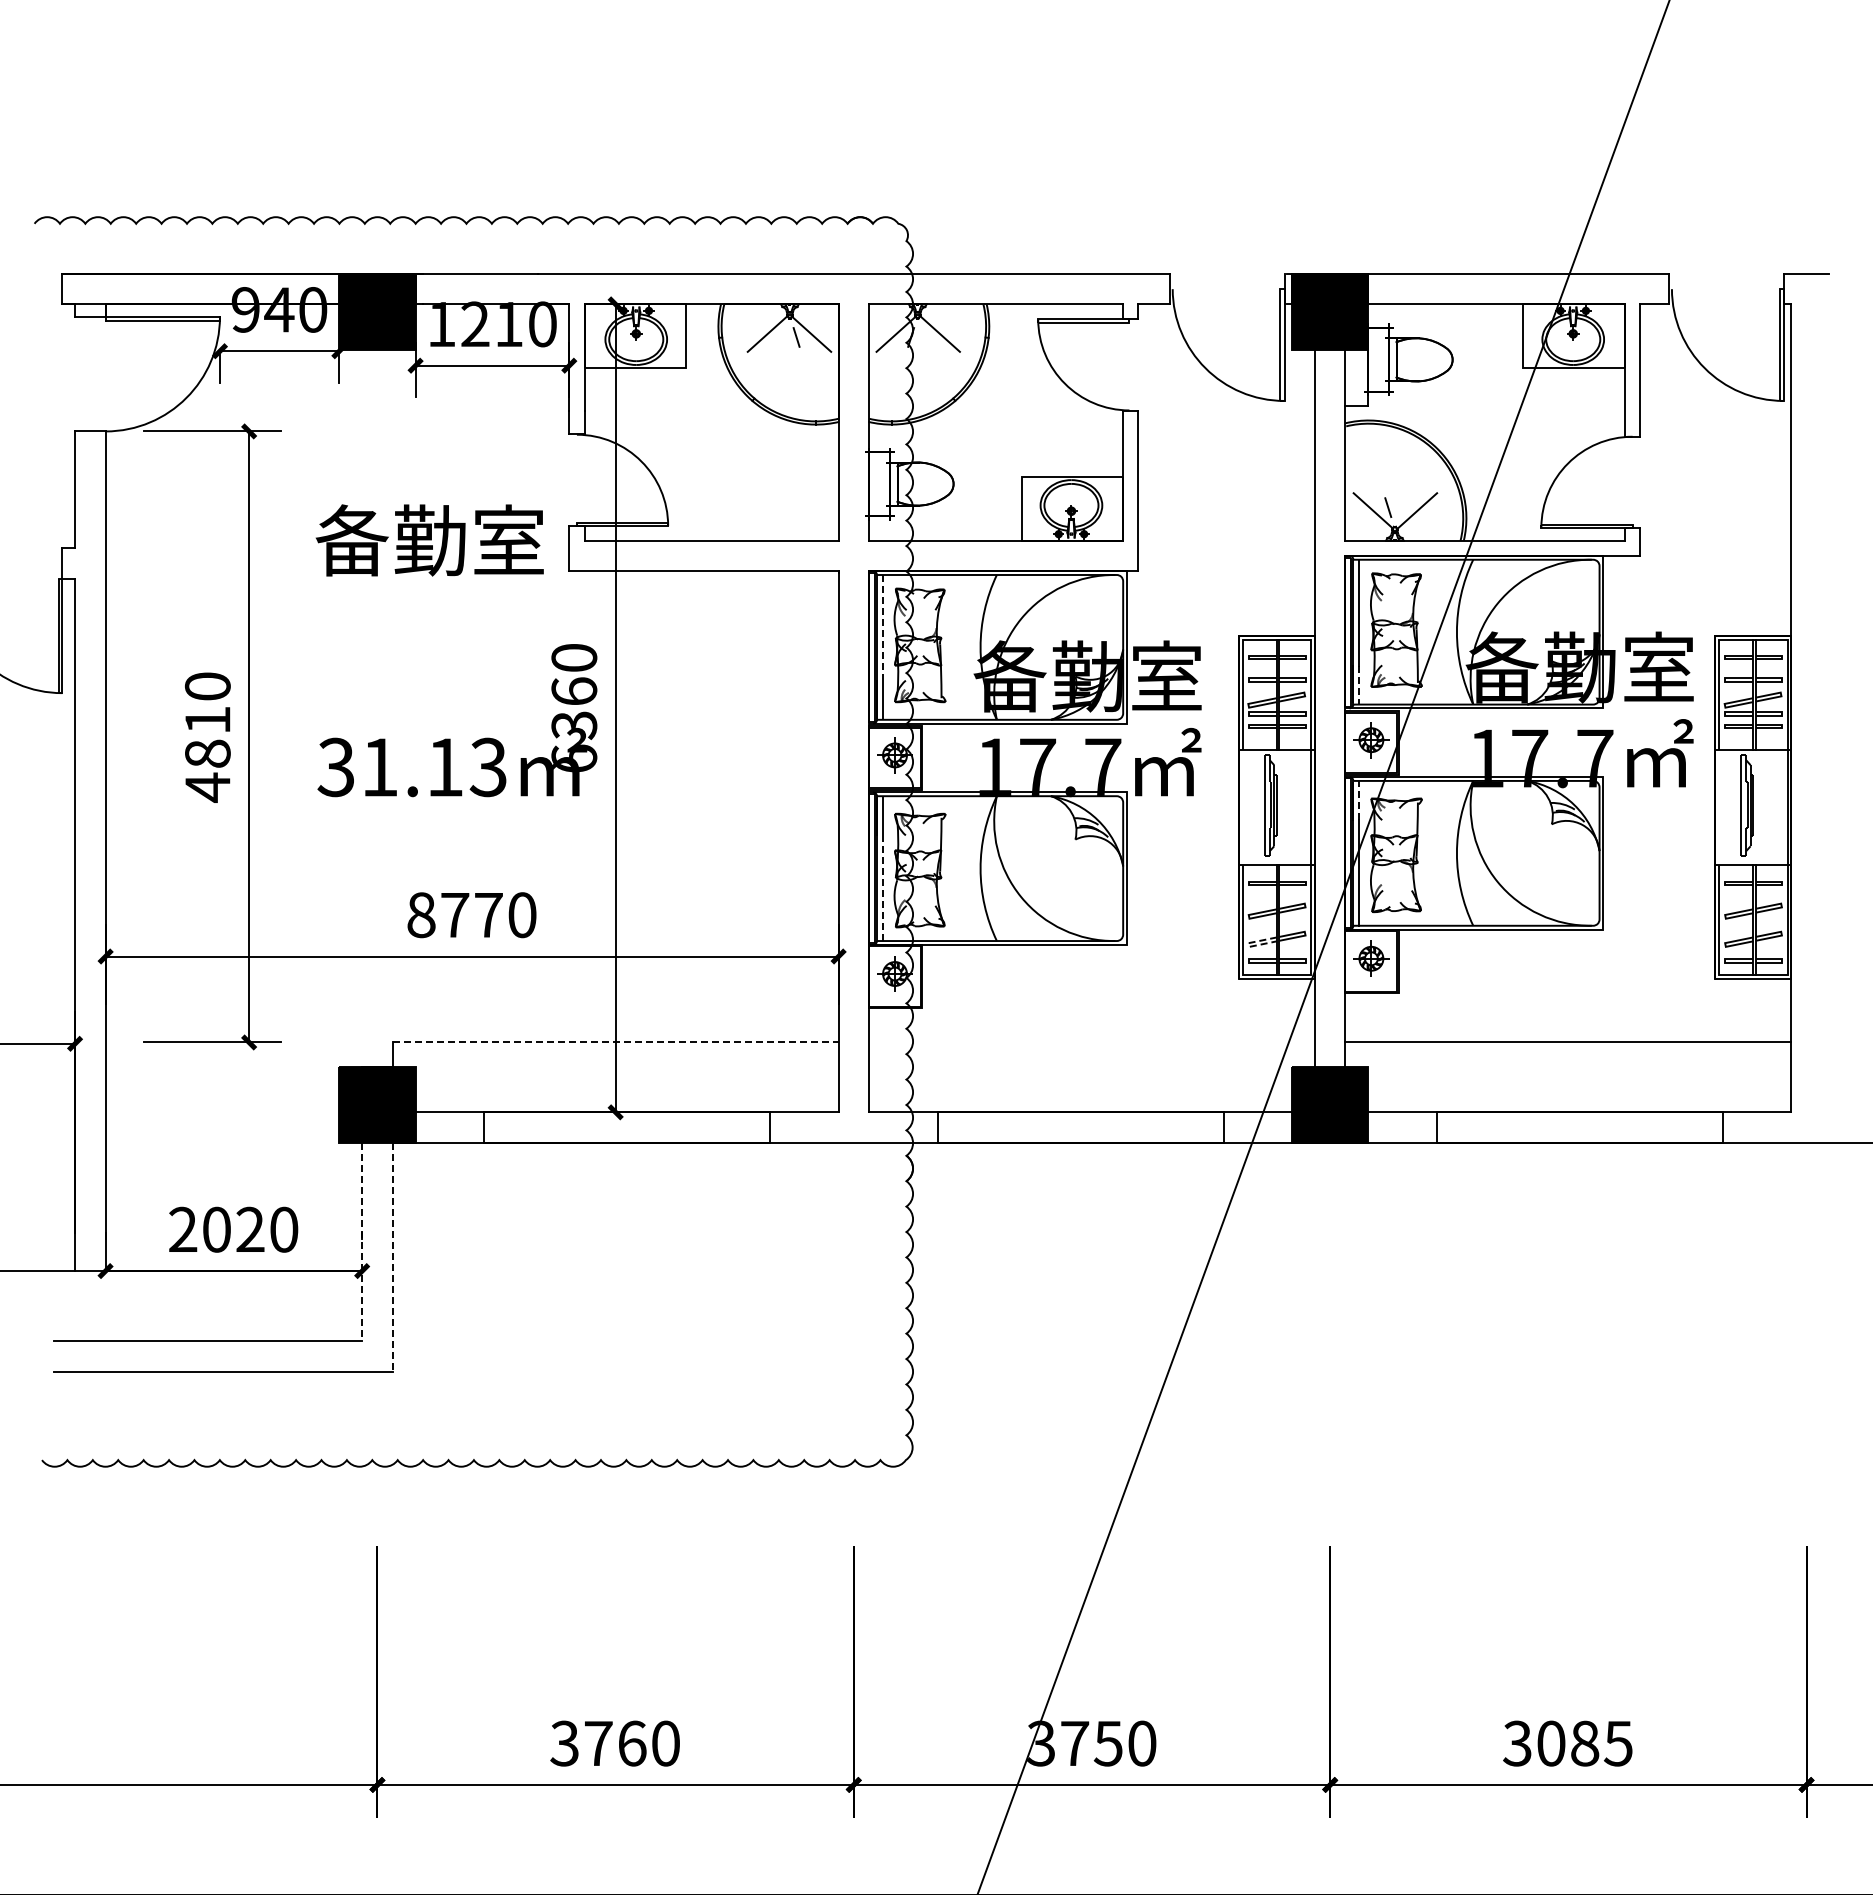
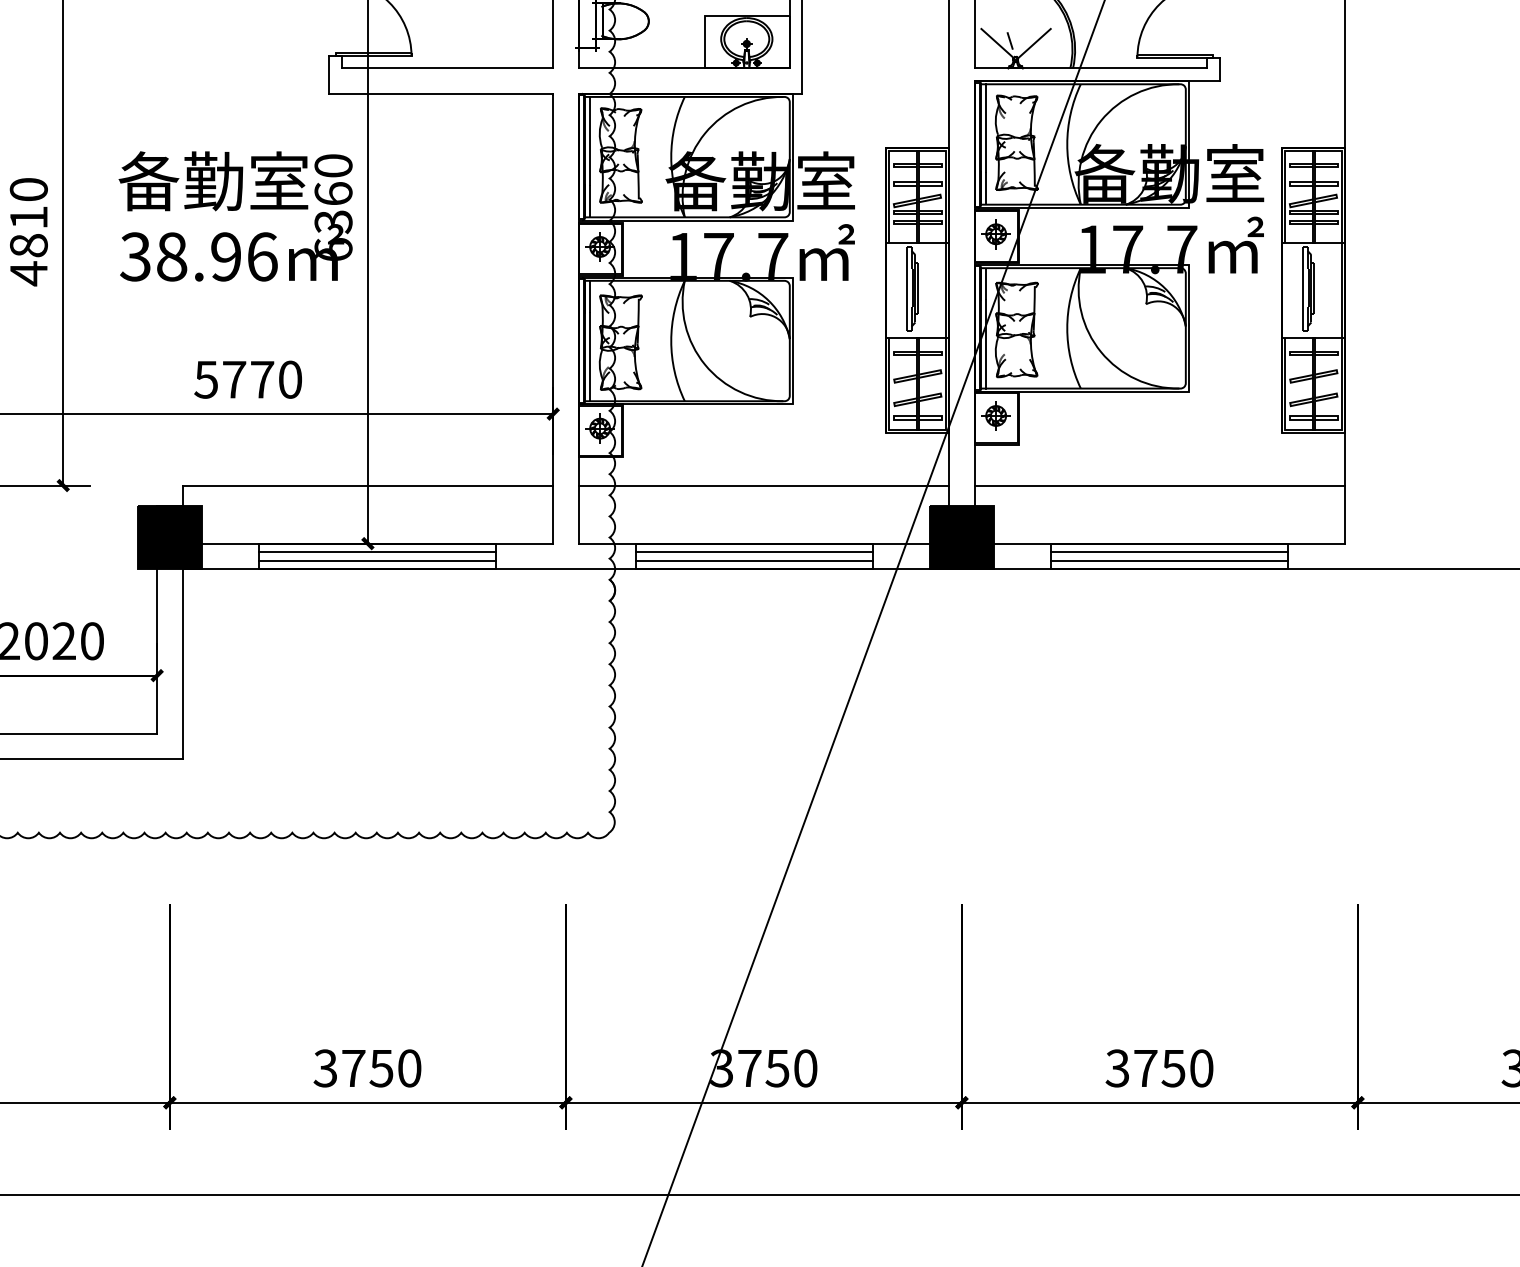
text: (429, 540) -> (213, 181), moved
line: (882, 628) -> (589, 141), dashed -> solid
line: (1358, 685) -> (985, 188), dashed -> solid
text: (434, 767) -> (217, 256), 31.13 -> 38.96
line: (1358, 799) -> (985, 283), dashed -> solid
line: (882, 887) -> (589, 356), dashed -> solid
text: (420, 915) -> (205, 380), 8770 -> 5770
line: (1249, 945) -> (894, 404), dashed -> solid
line: (615, 1042) -> (367, 485), dashed -> solid
line: (1092, 1042) -> (764, 485), added
line: (627, 1122) -> (377, 552), added
line: (1080, 1122) -> (754, 552), added
line: (1579, 1122) -> (1169, 552), added
line: (627, 1132) -> (377, 560), added
line: (1080, 1132) -> (754, 560), added
line: (1579, 1132) -> (1169, 560), added
line: (362, 1242) -> (157, 651), dashed -> solid
line: (392, 1257) -> (182, 664), dashed -> solid
text: (631, 1743) -> (381, 1068), 3760 -> 3750
text: (1584, 1743) -> (1173, 1068), 3085 -> 3750

